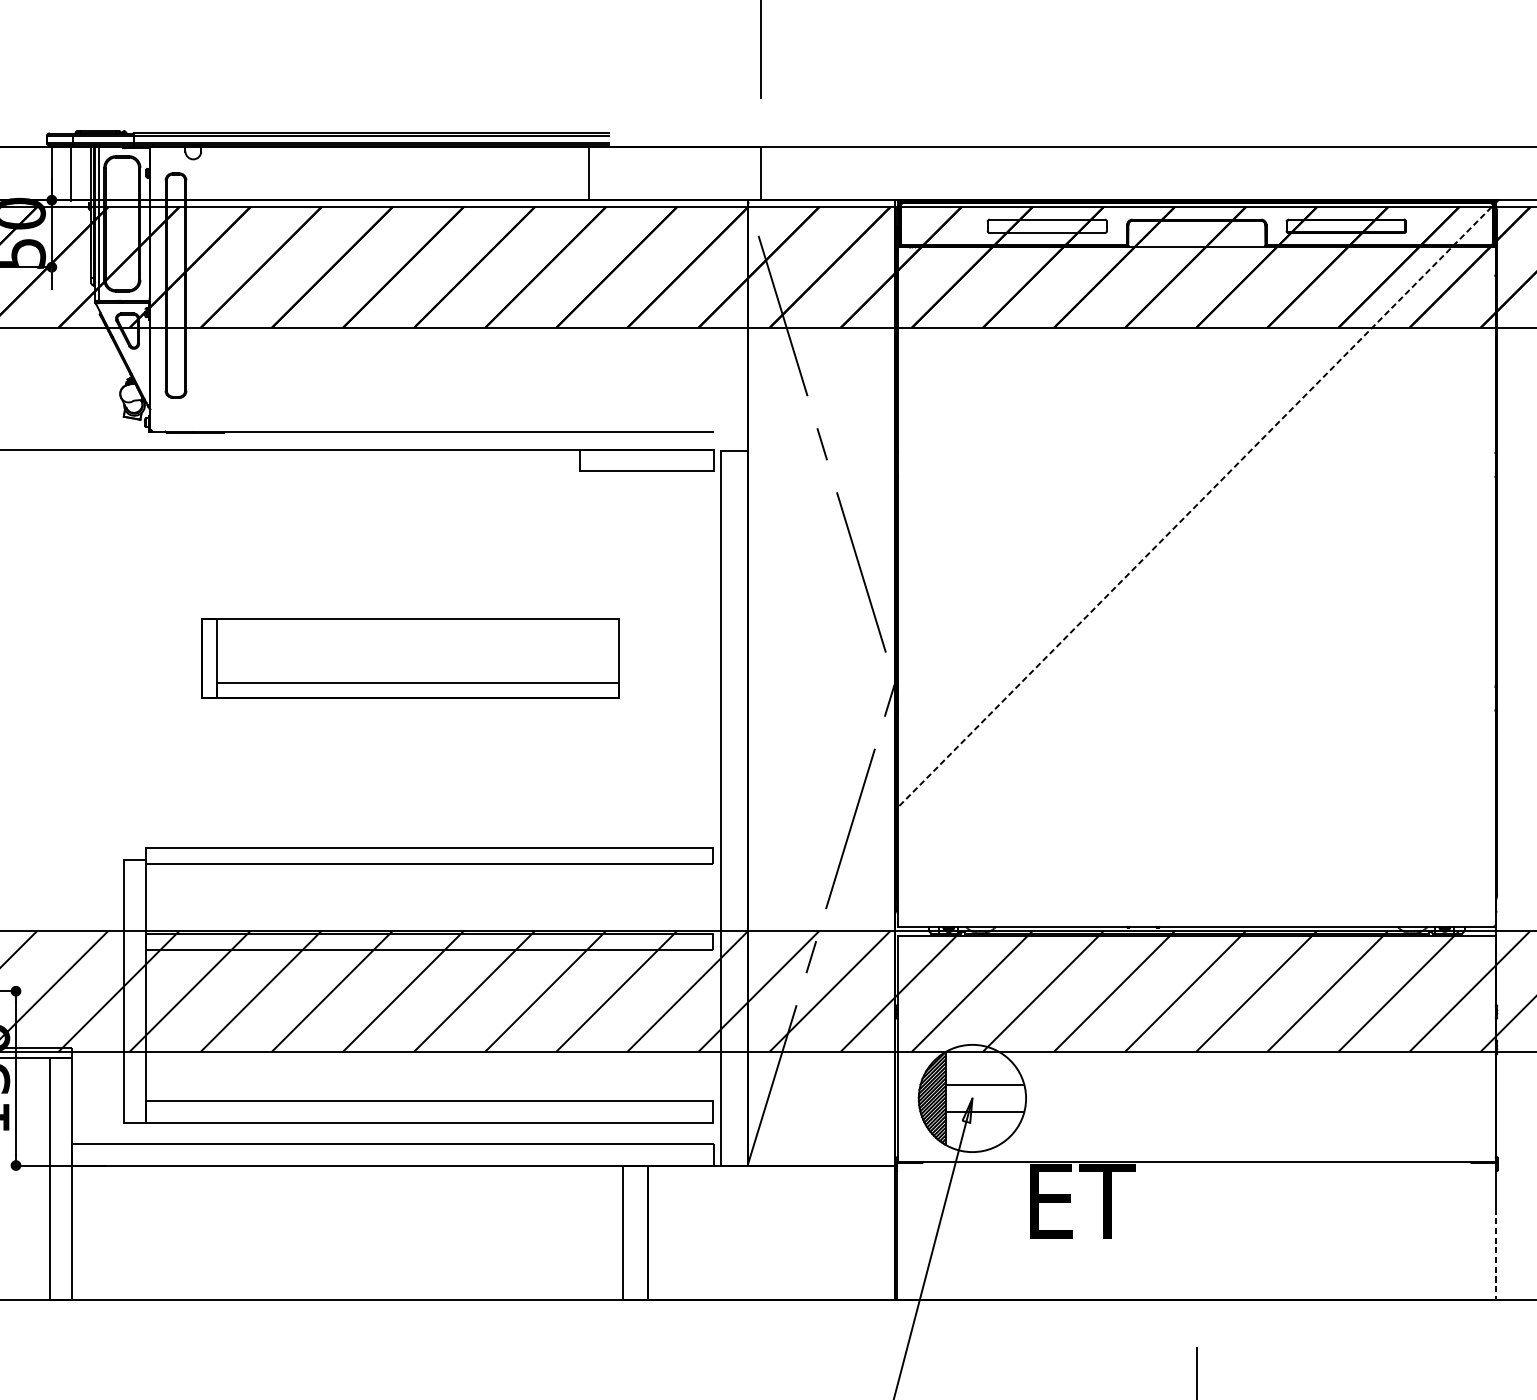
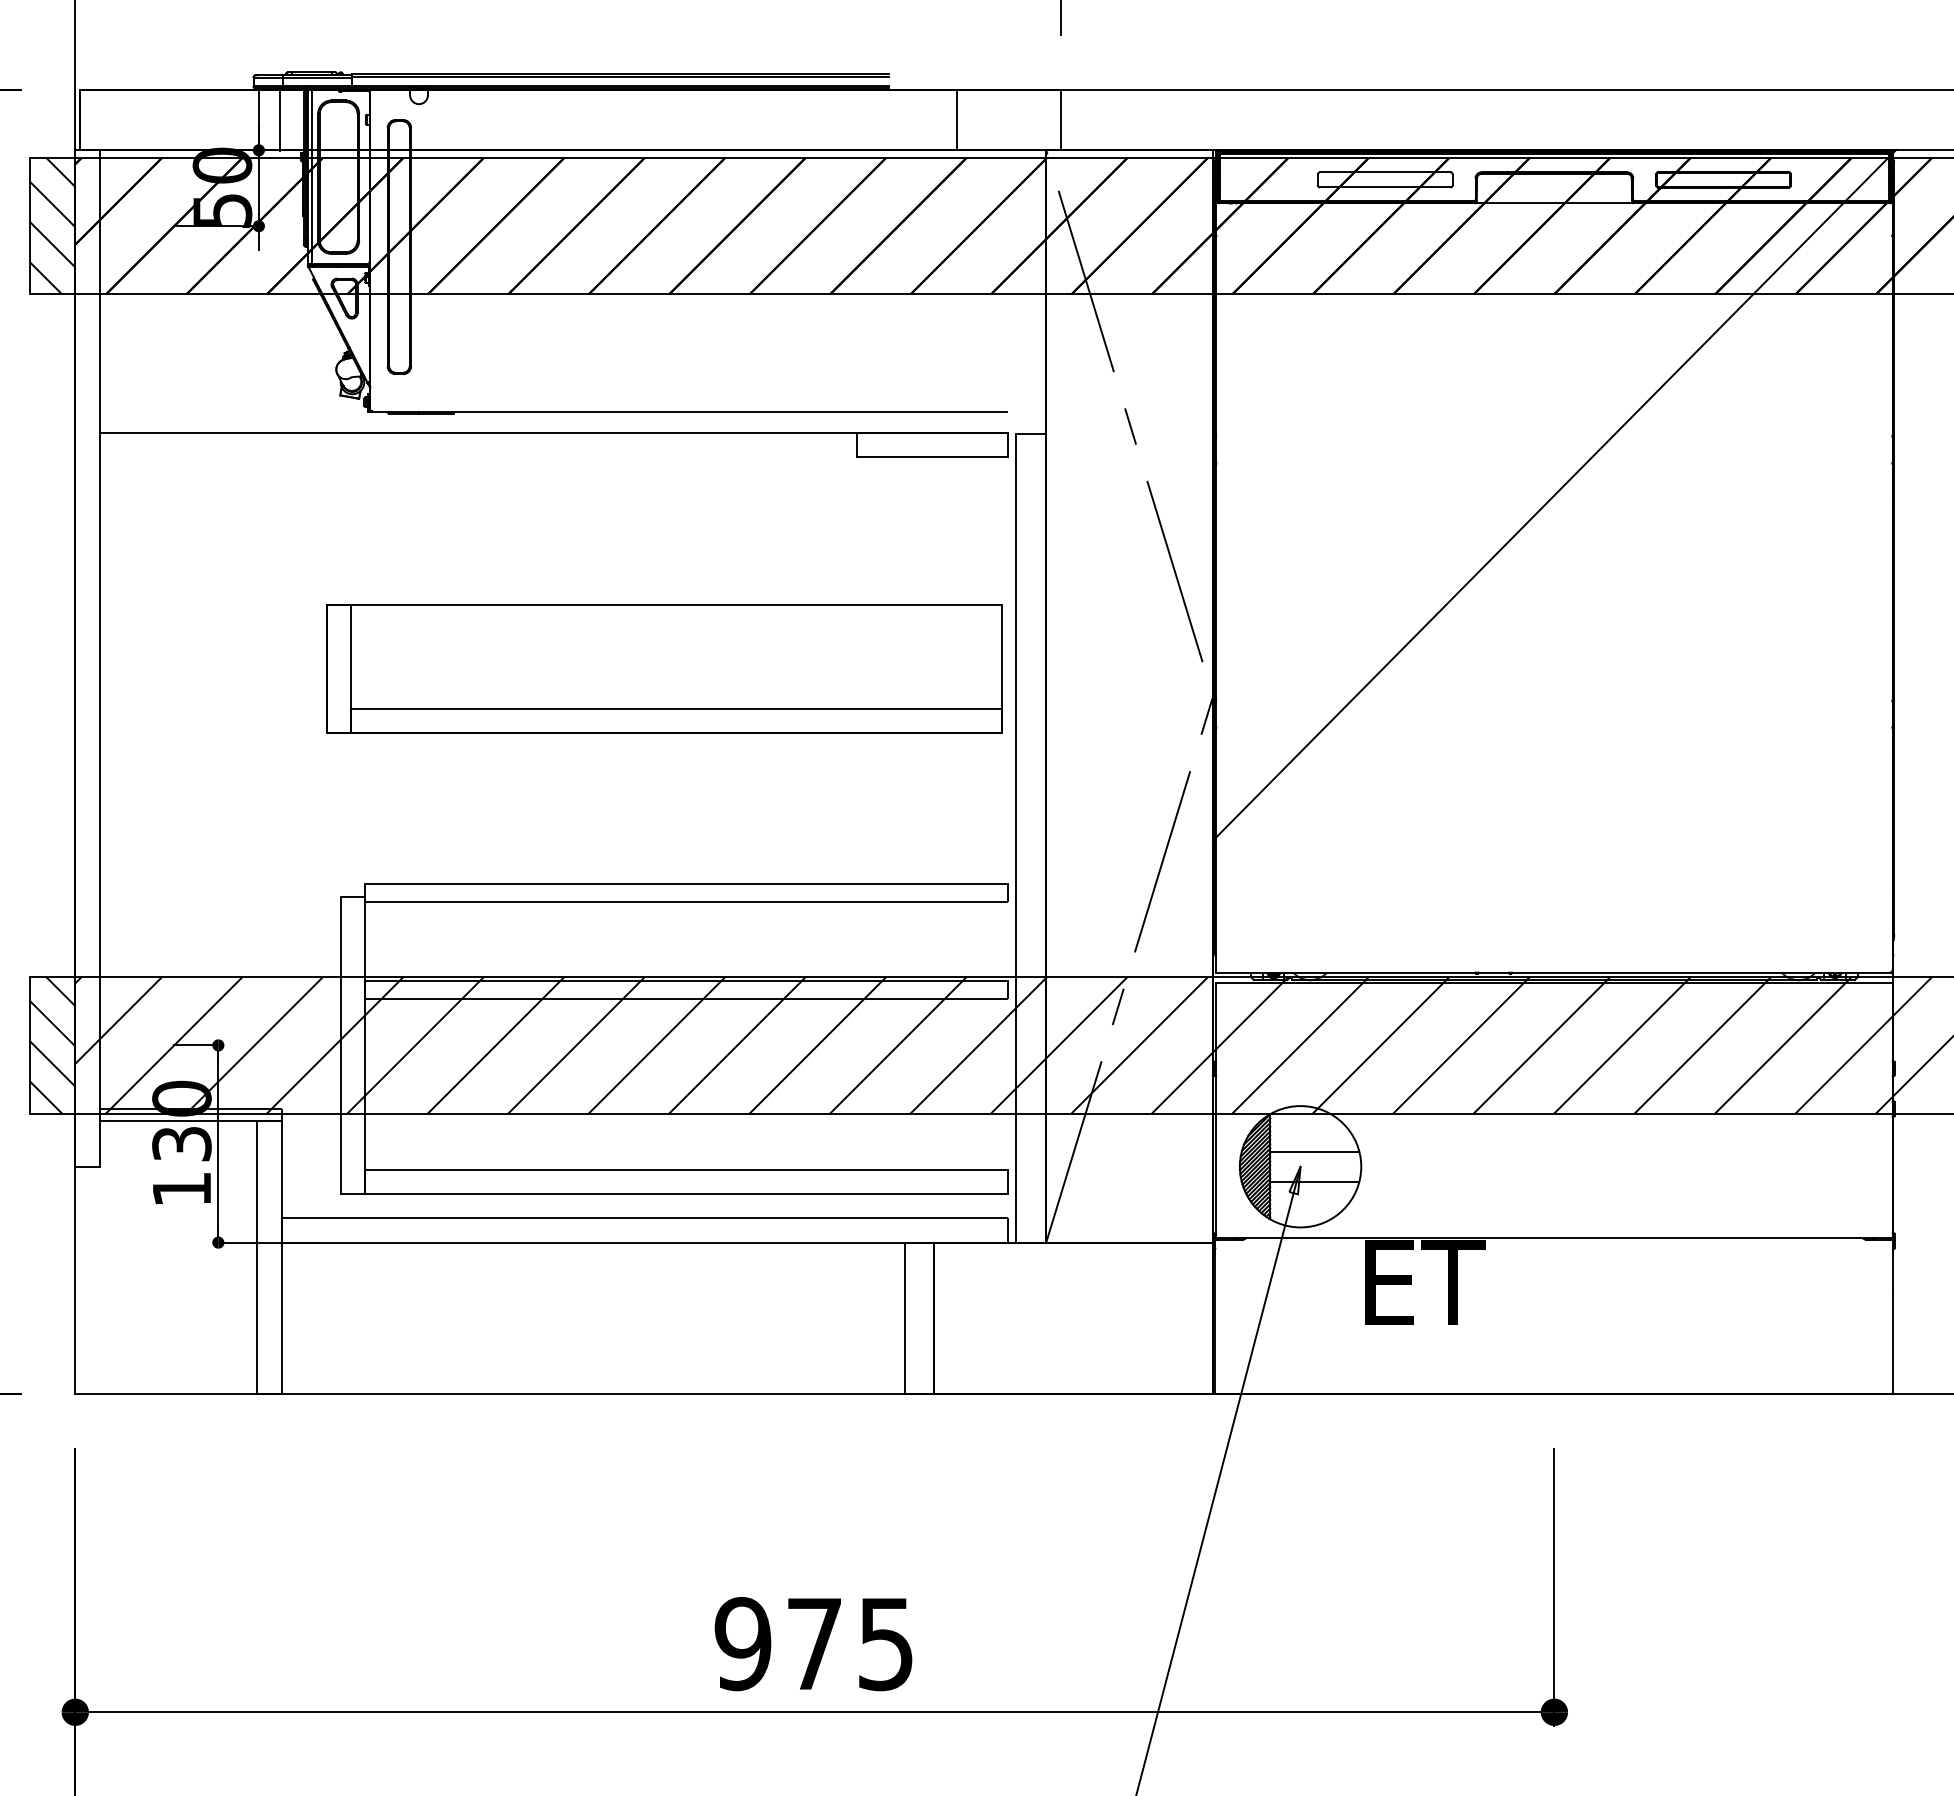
line: (588, 172) -> (956, 119), moved
line: (1196, 505) -> (1554, 495), dashed -> solid
part: (410, 658) -> (664, 668), size x1.43
line: (1496, 1253) -> (1893, 1342), dashed -> solid

